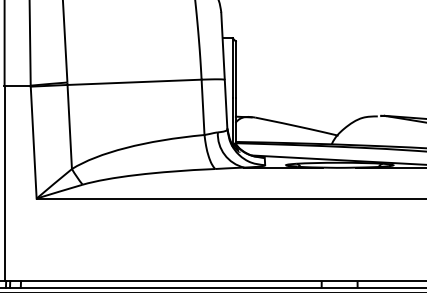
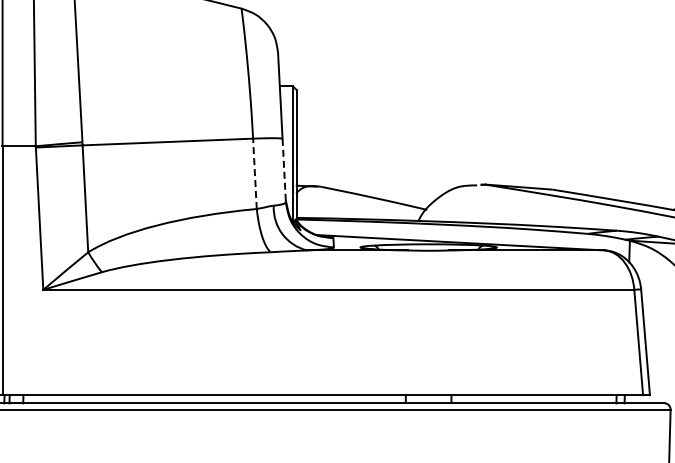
line: (226, 104) -> (284, 170), solid -> dashed
line: (202, 107) -> (254, 173), solid -> dashed

